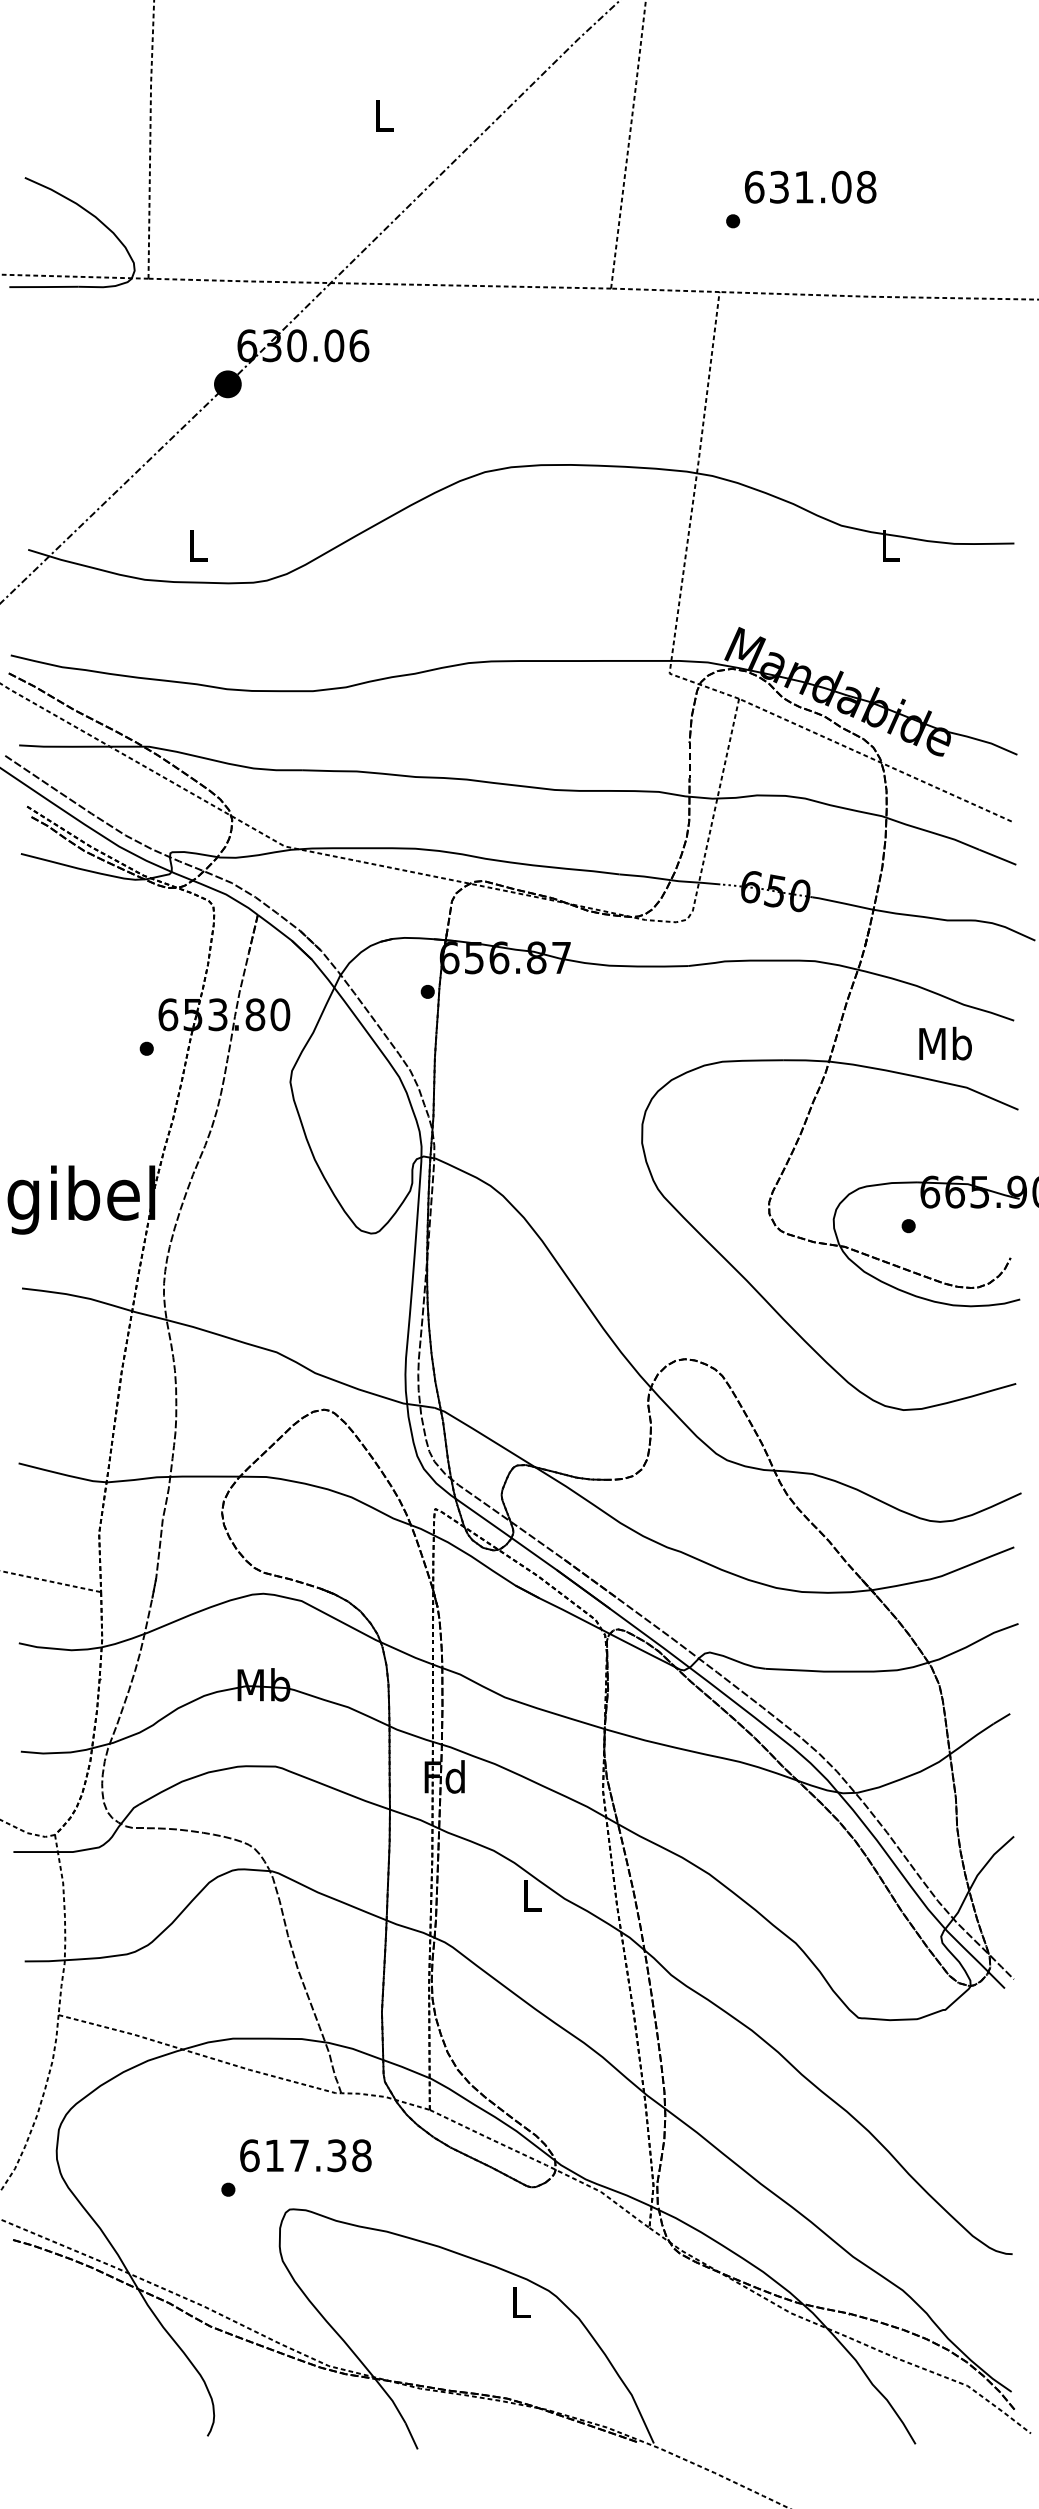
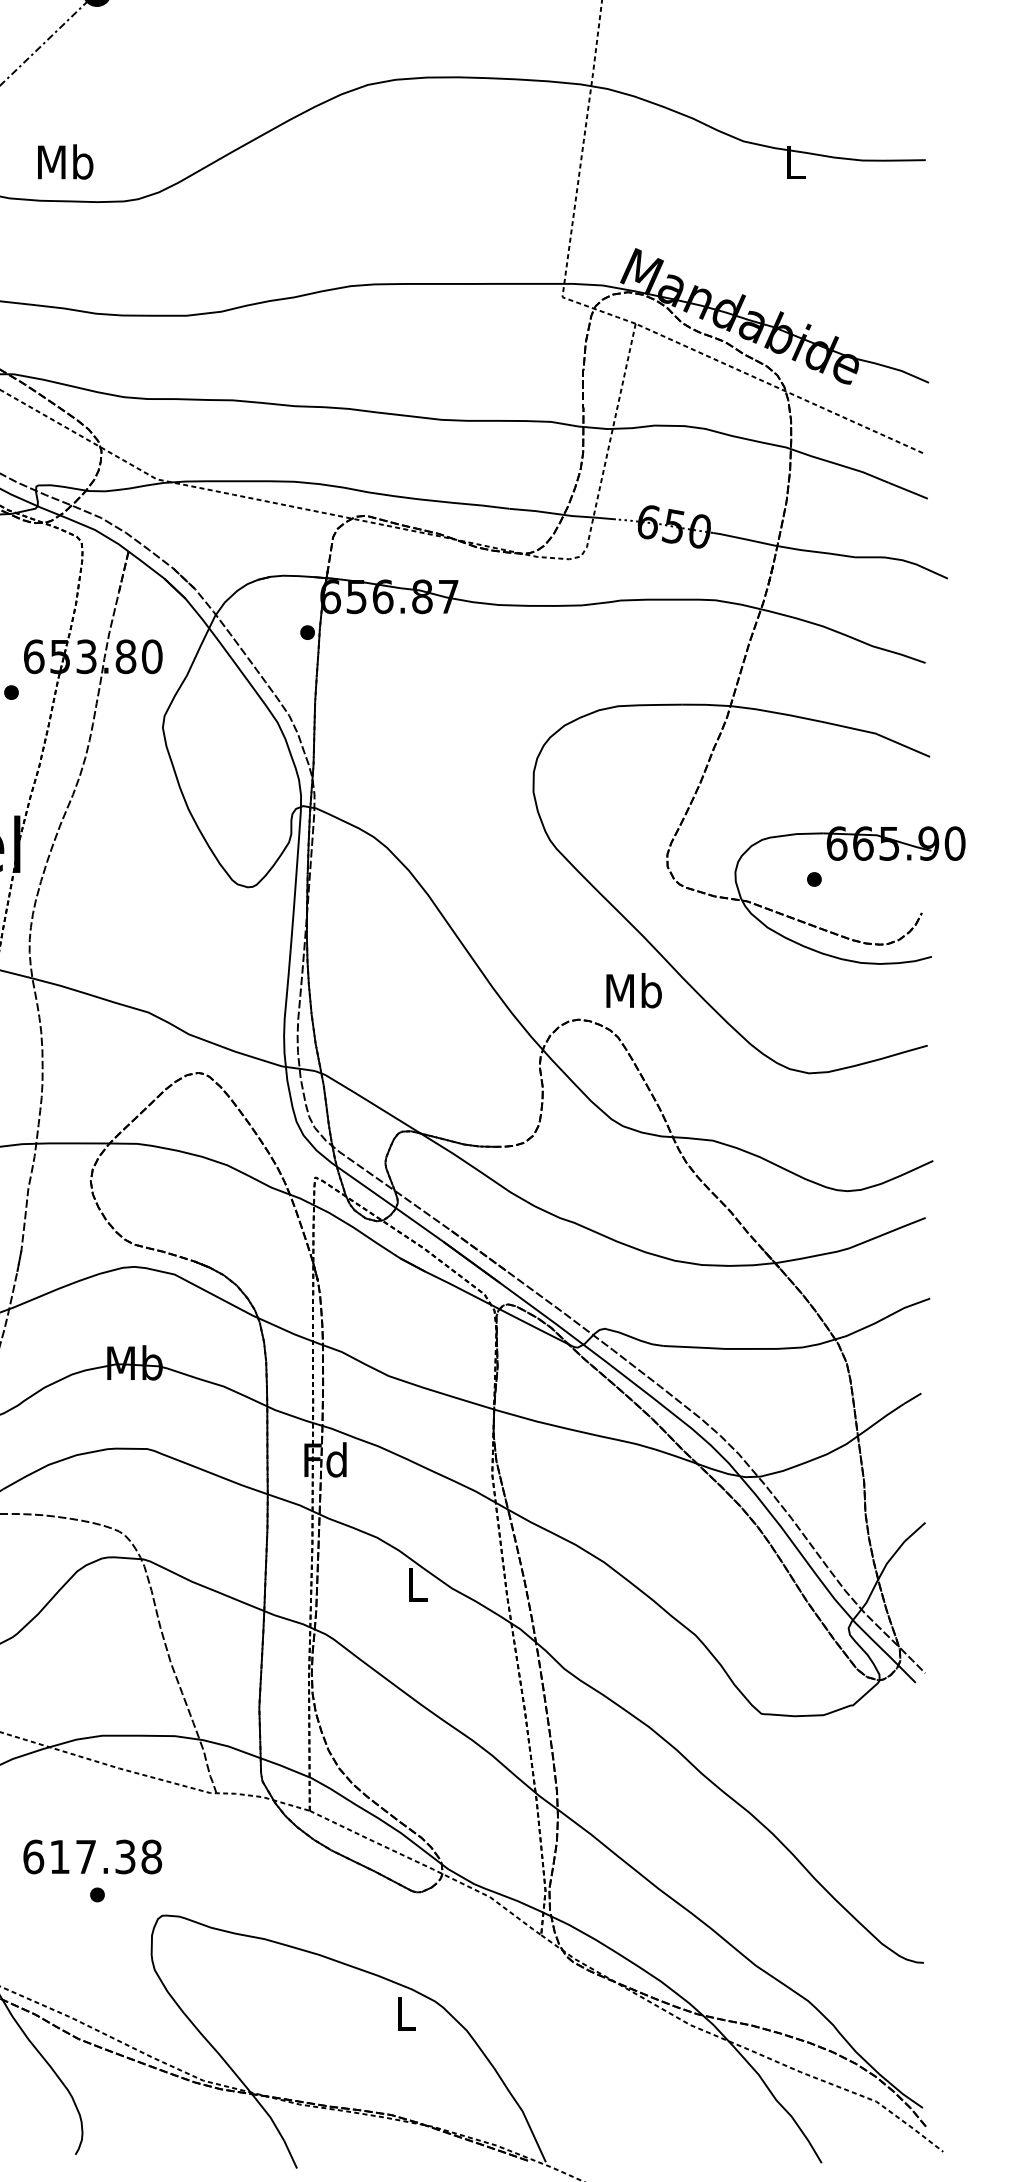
text: (197, 545) -> (64, 162), L -> Mb
text: (945, 1043) -> (634, 990), moved
text: (305, 2155) -> (92, 1856), moved

